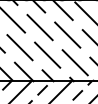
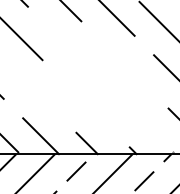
line: (39, 27) -> (70, 50), removed
line: (67, 34) -> (124, 63), removed
line: (19, 47) -> (31, 88), removed
line: (47, 54) -> (85, 102), removed
line: (74, 62) -> (138, 117), removed

